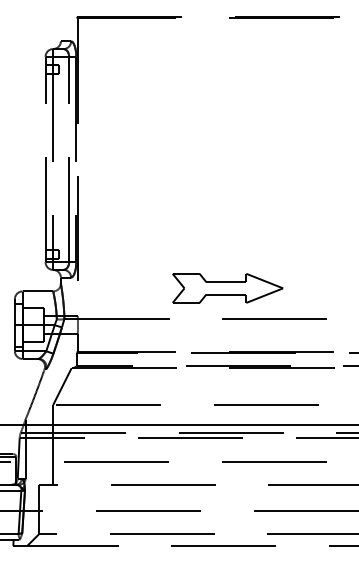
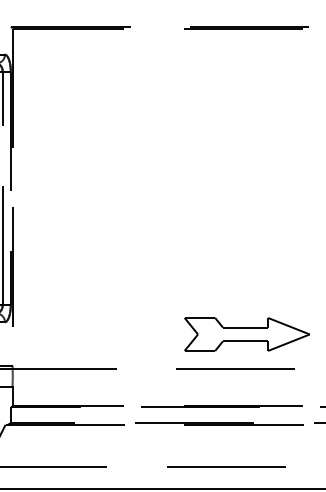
part: (227, 288) -> (246, 334), moved

